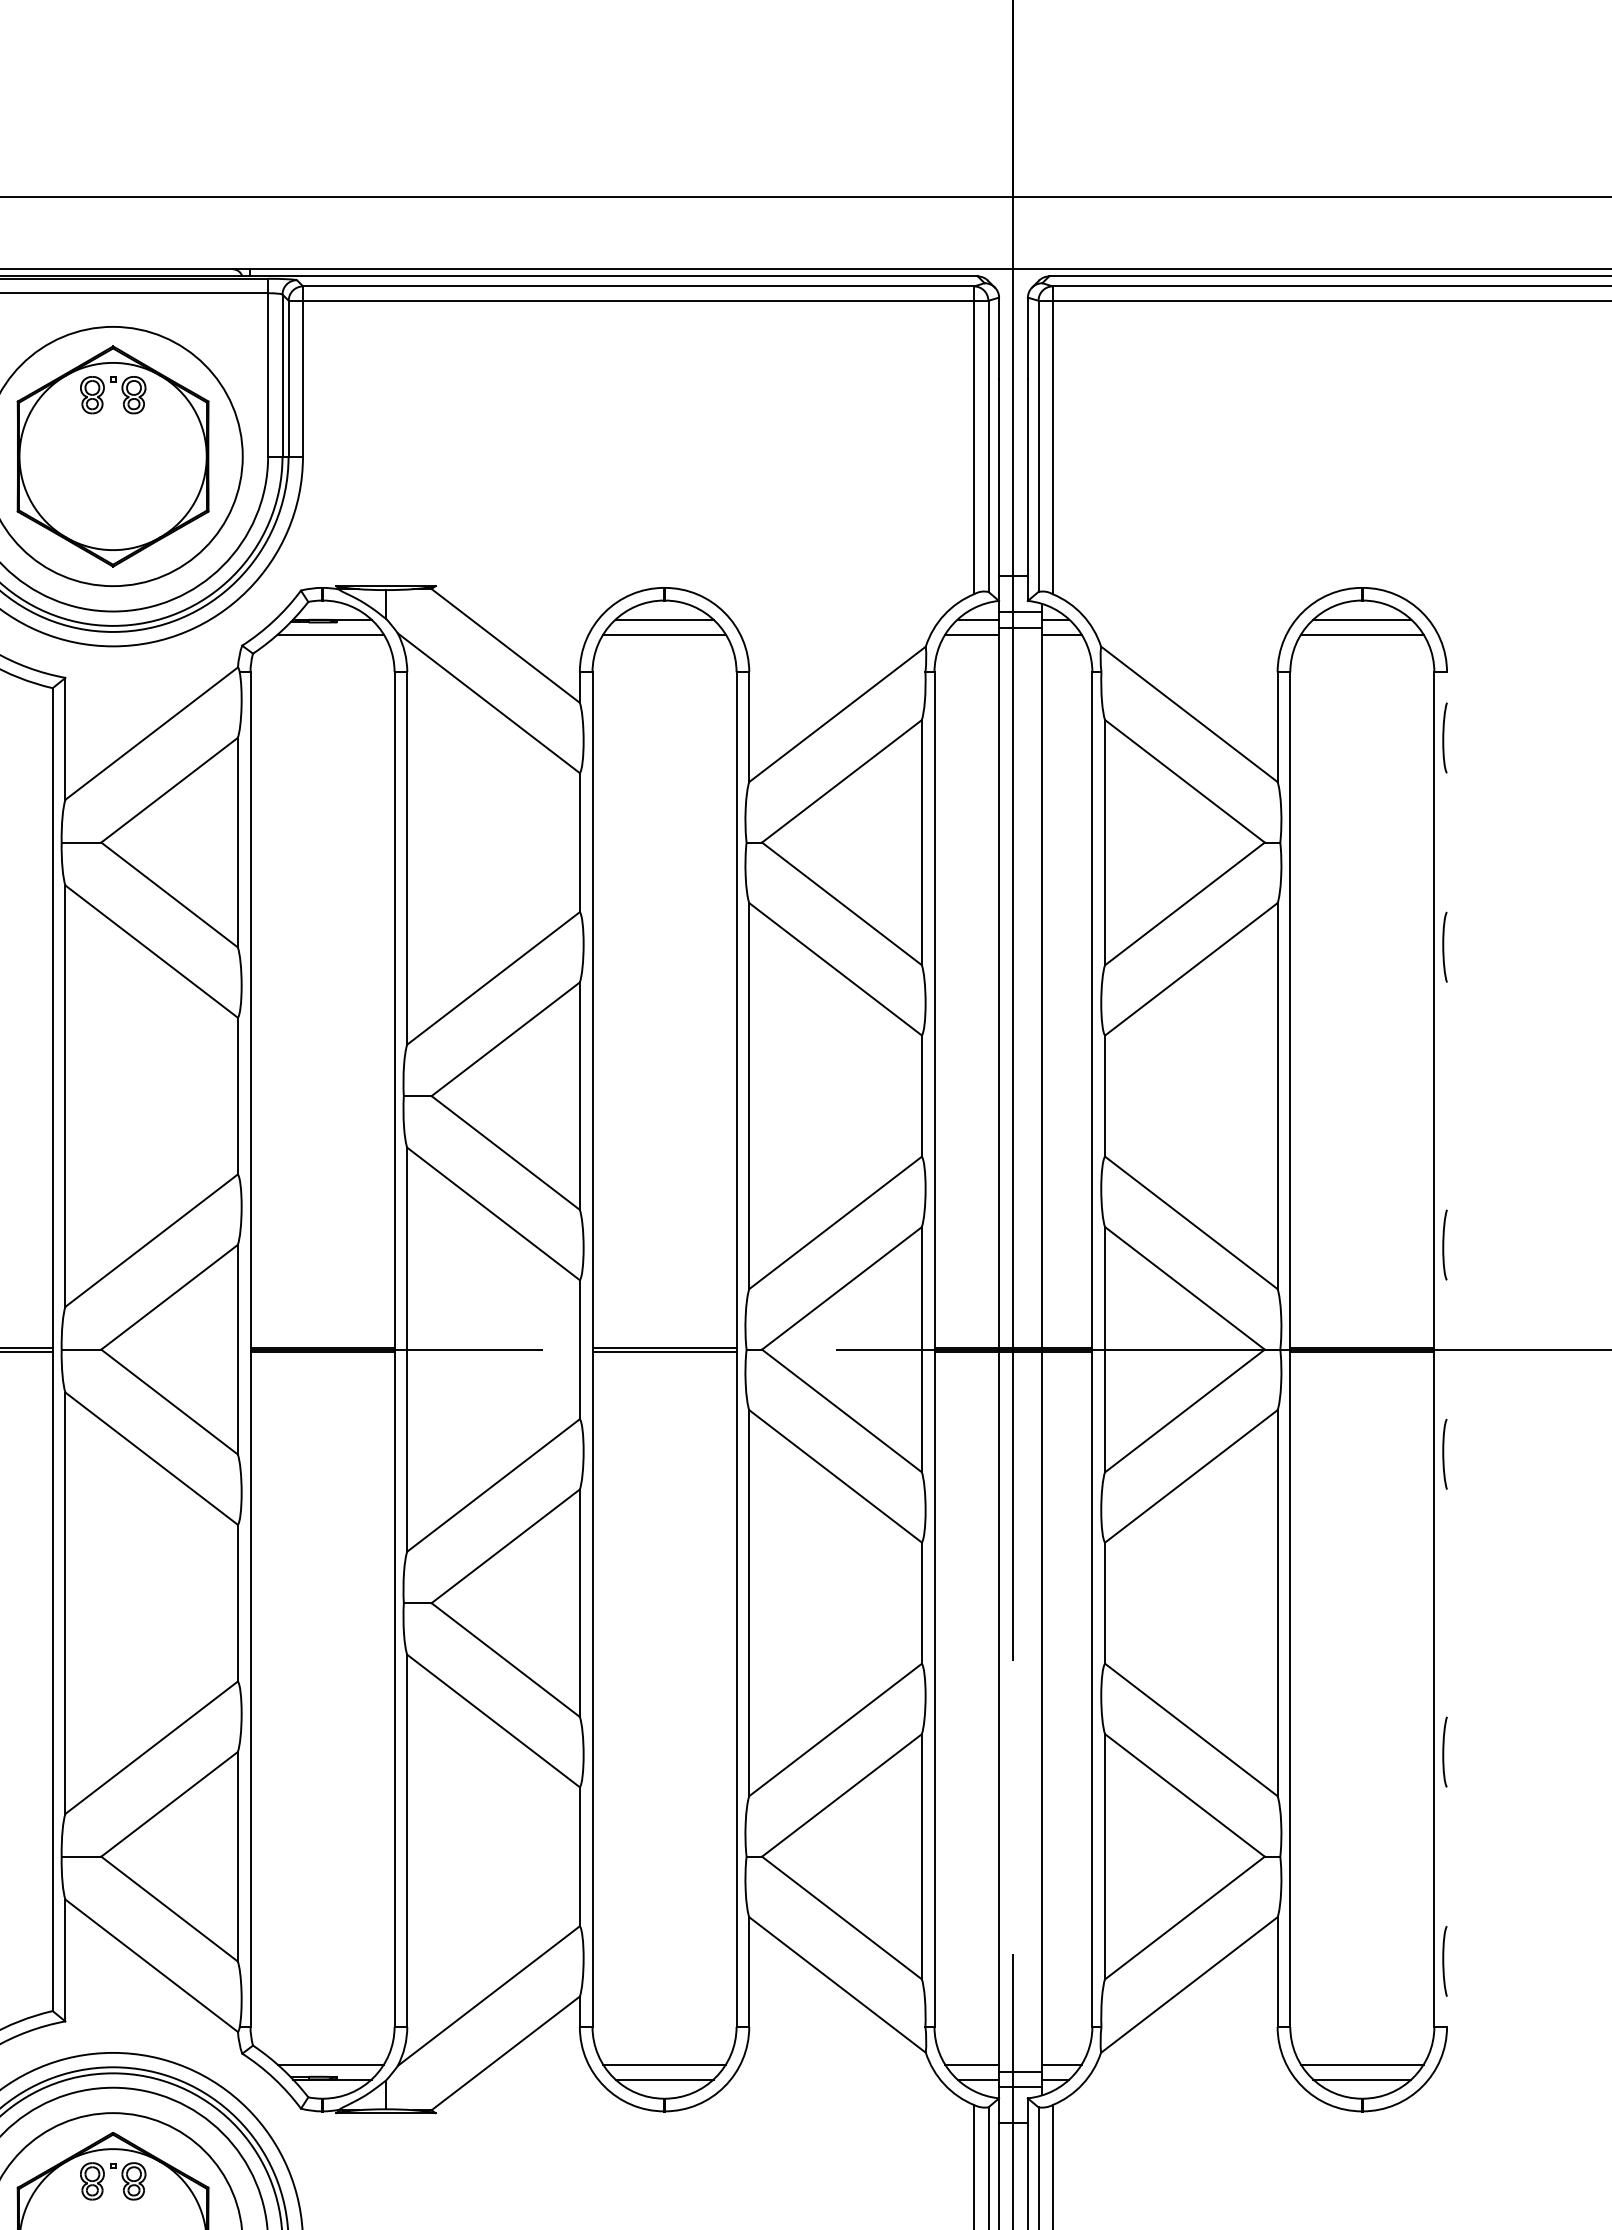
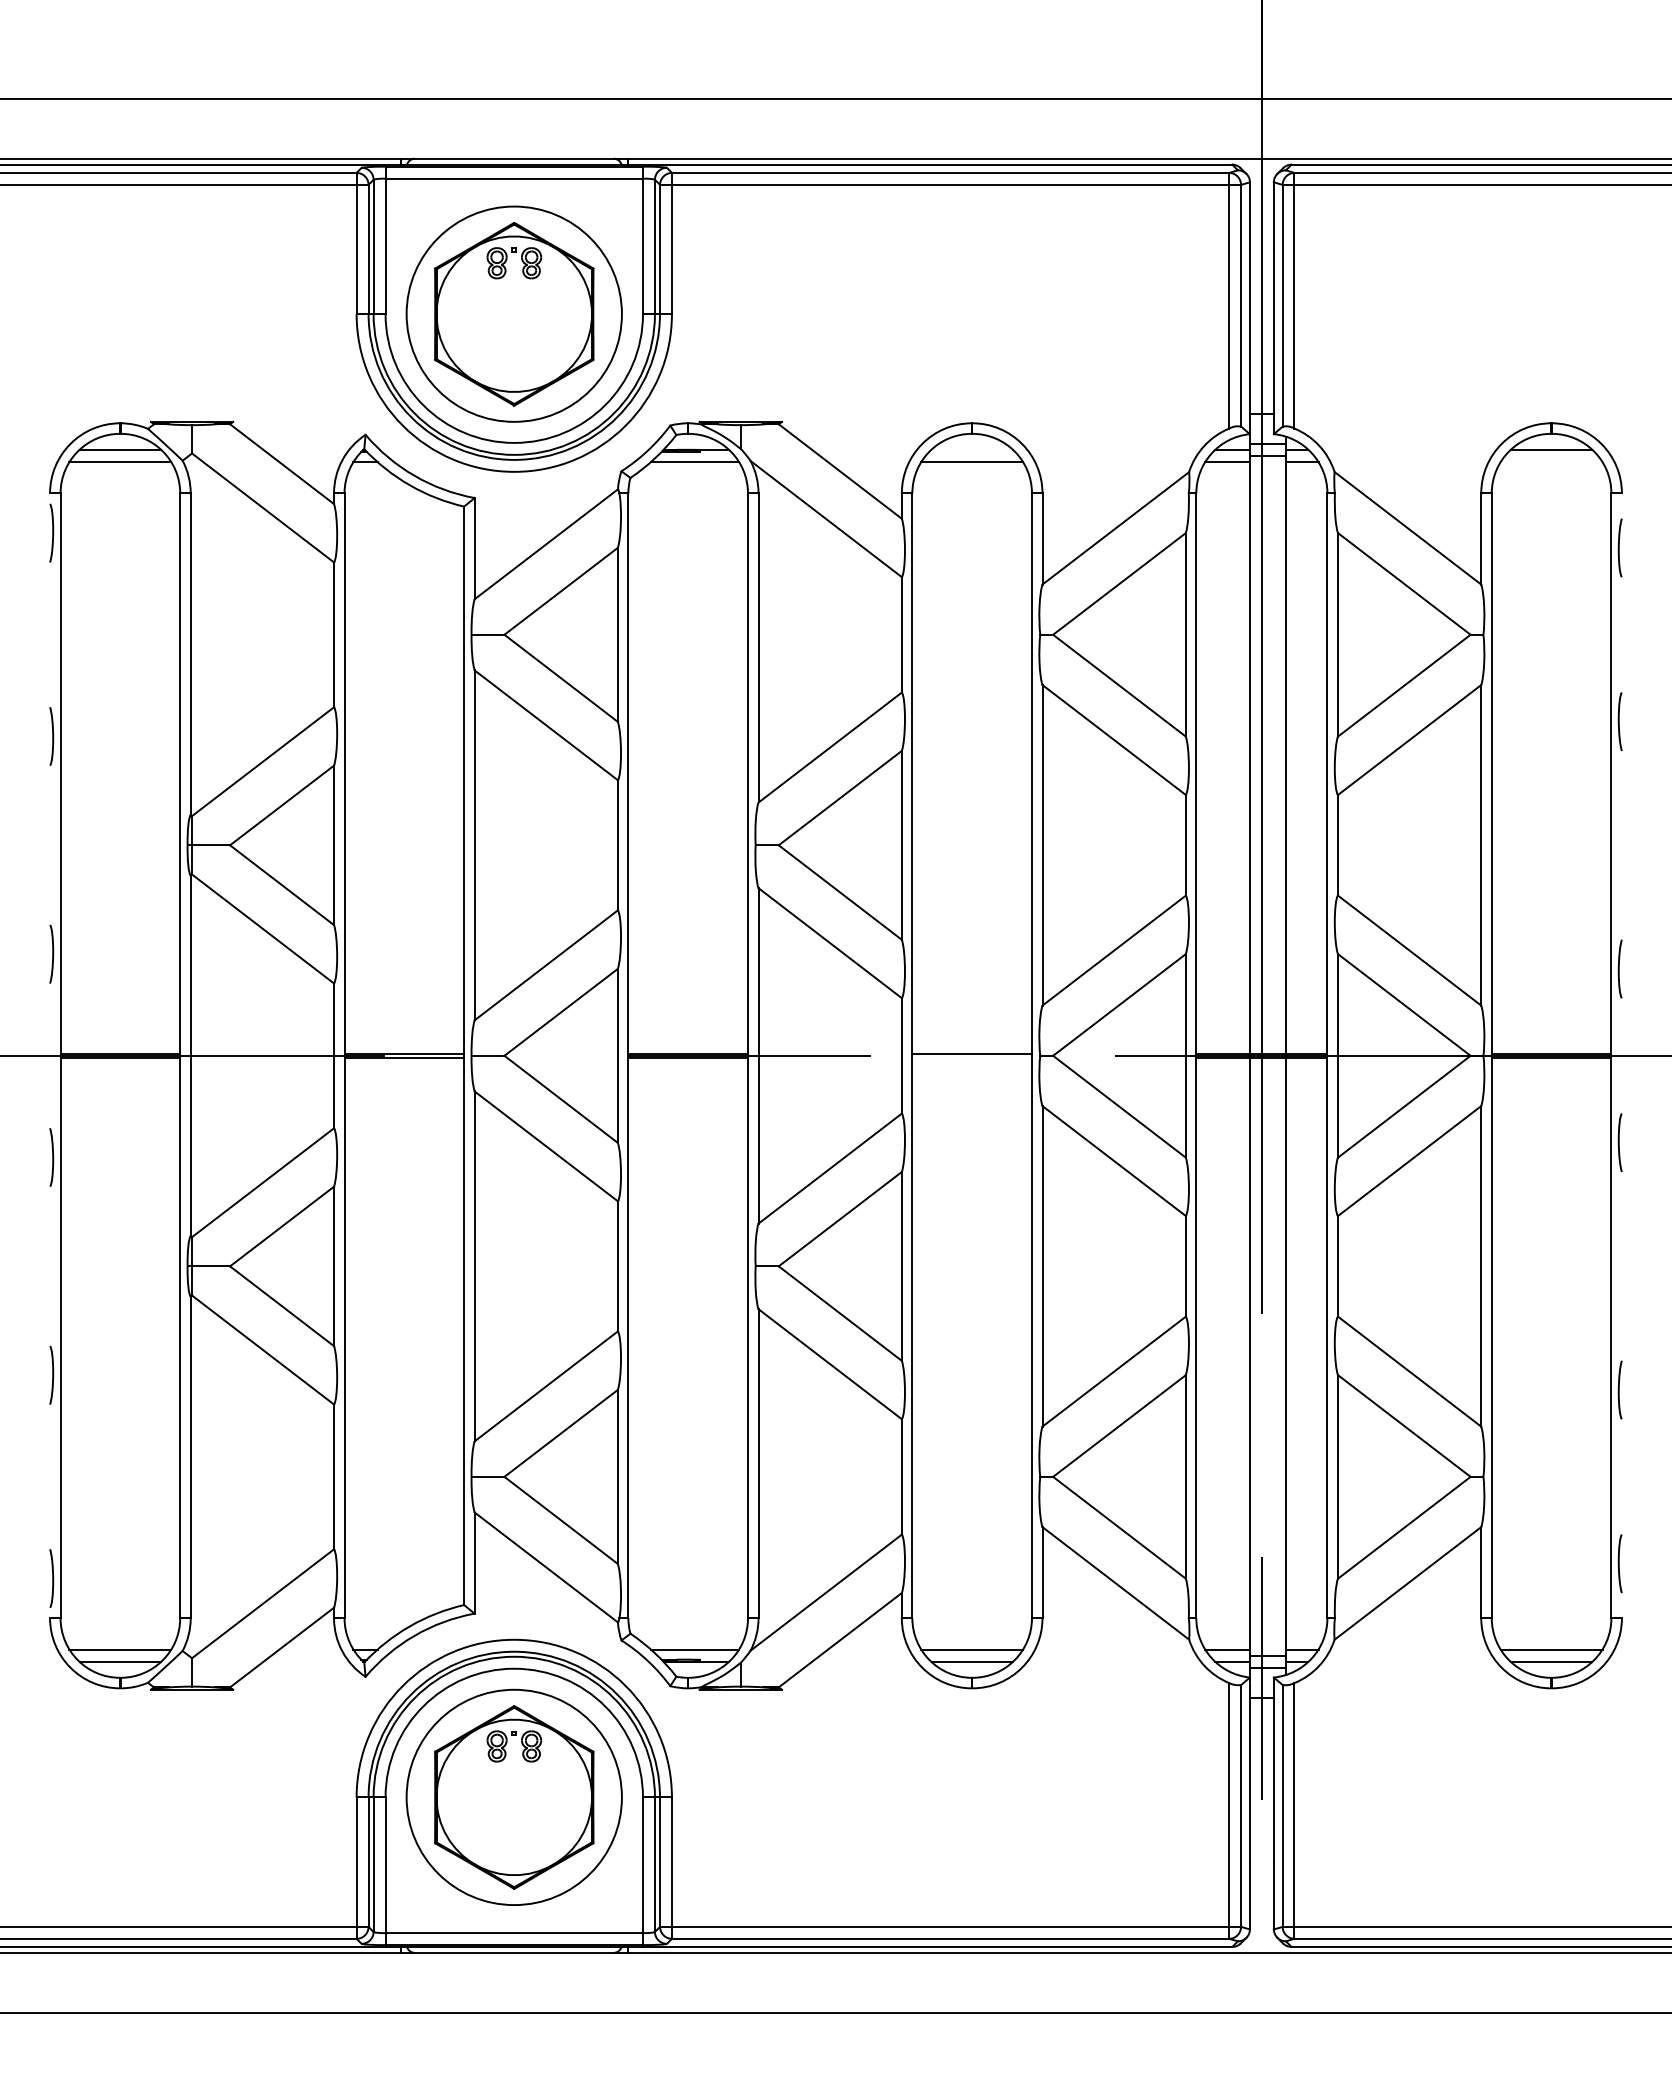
line: (663, 619) -> (971, 449), removed
line: (1362, 635) -> (1551, 462), removed
line: (663, 1351) -> (971, 1057), removed

